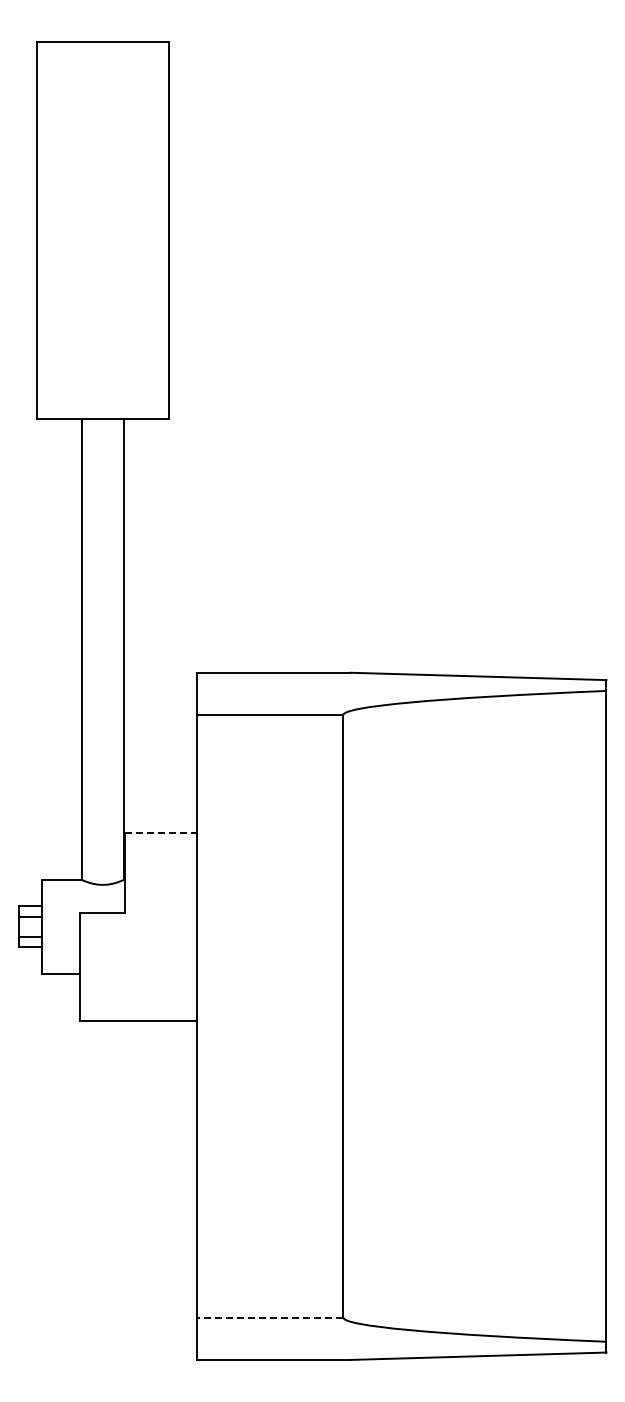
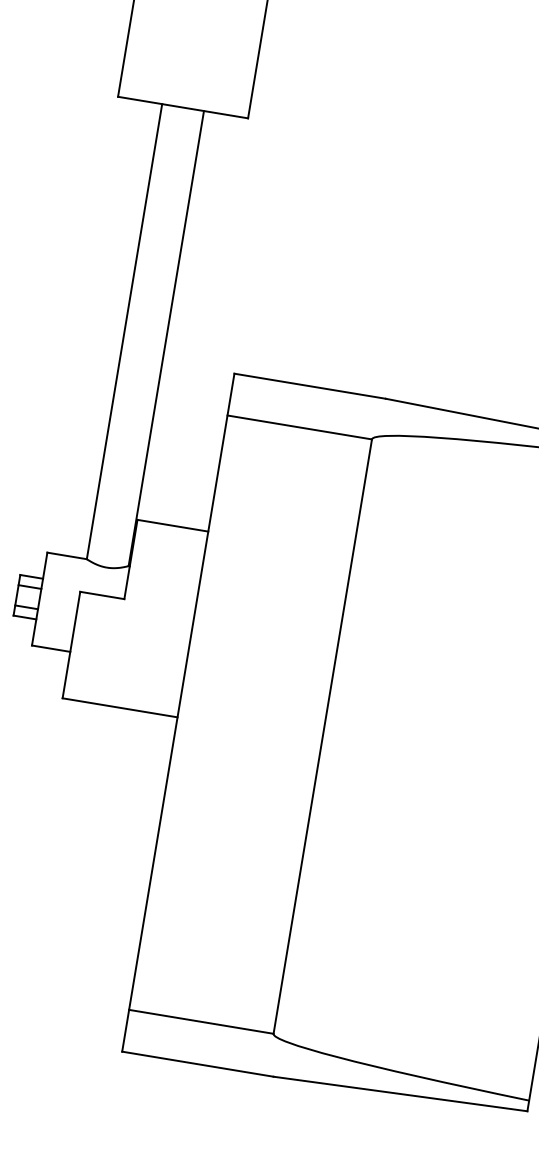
line: (161, 832) -> (173, 525), dashed -> solid
line: (269, 1317) -> (200, 1021), dashed -> solid

